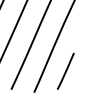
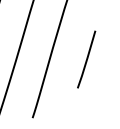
line: (65, 70) -> (85, 58), moved

